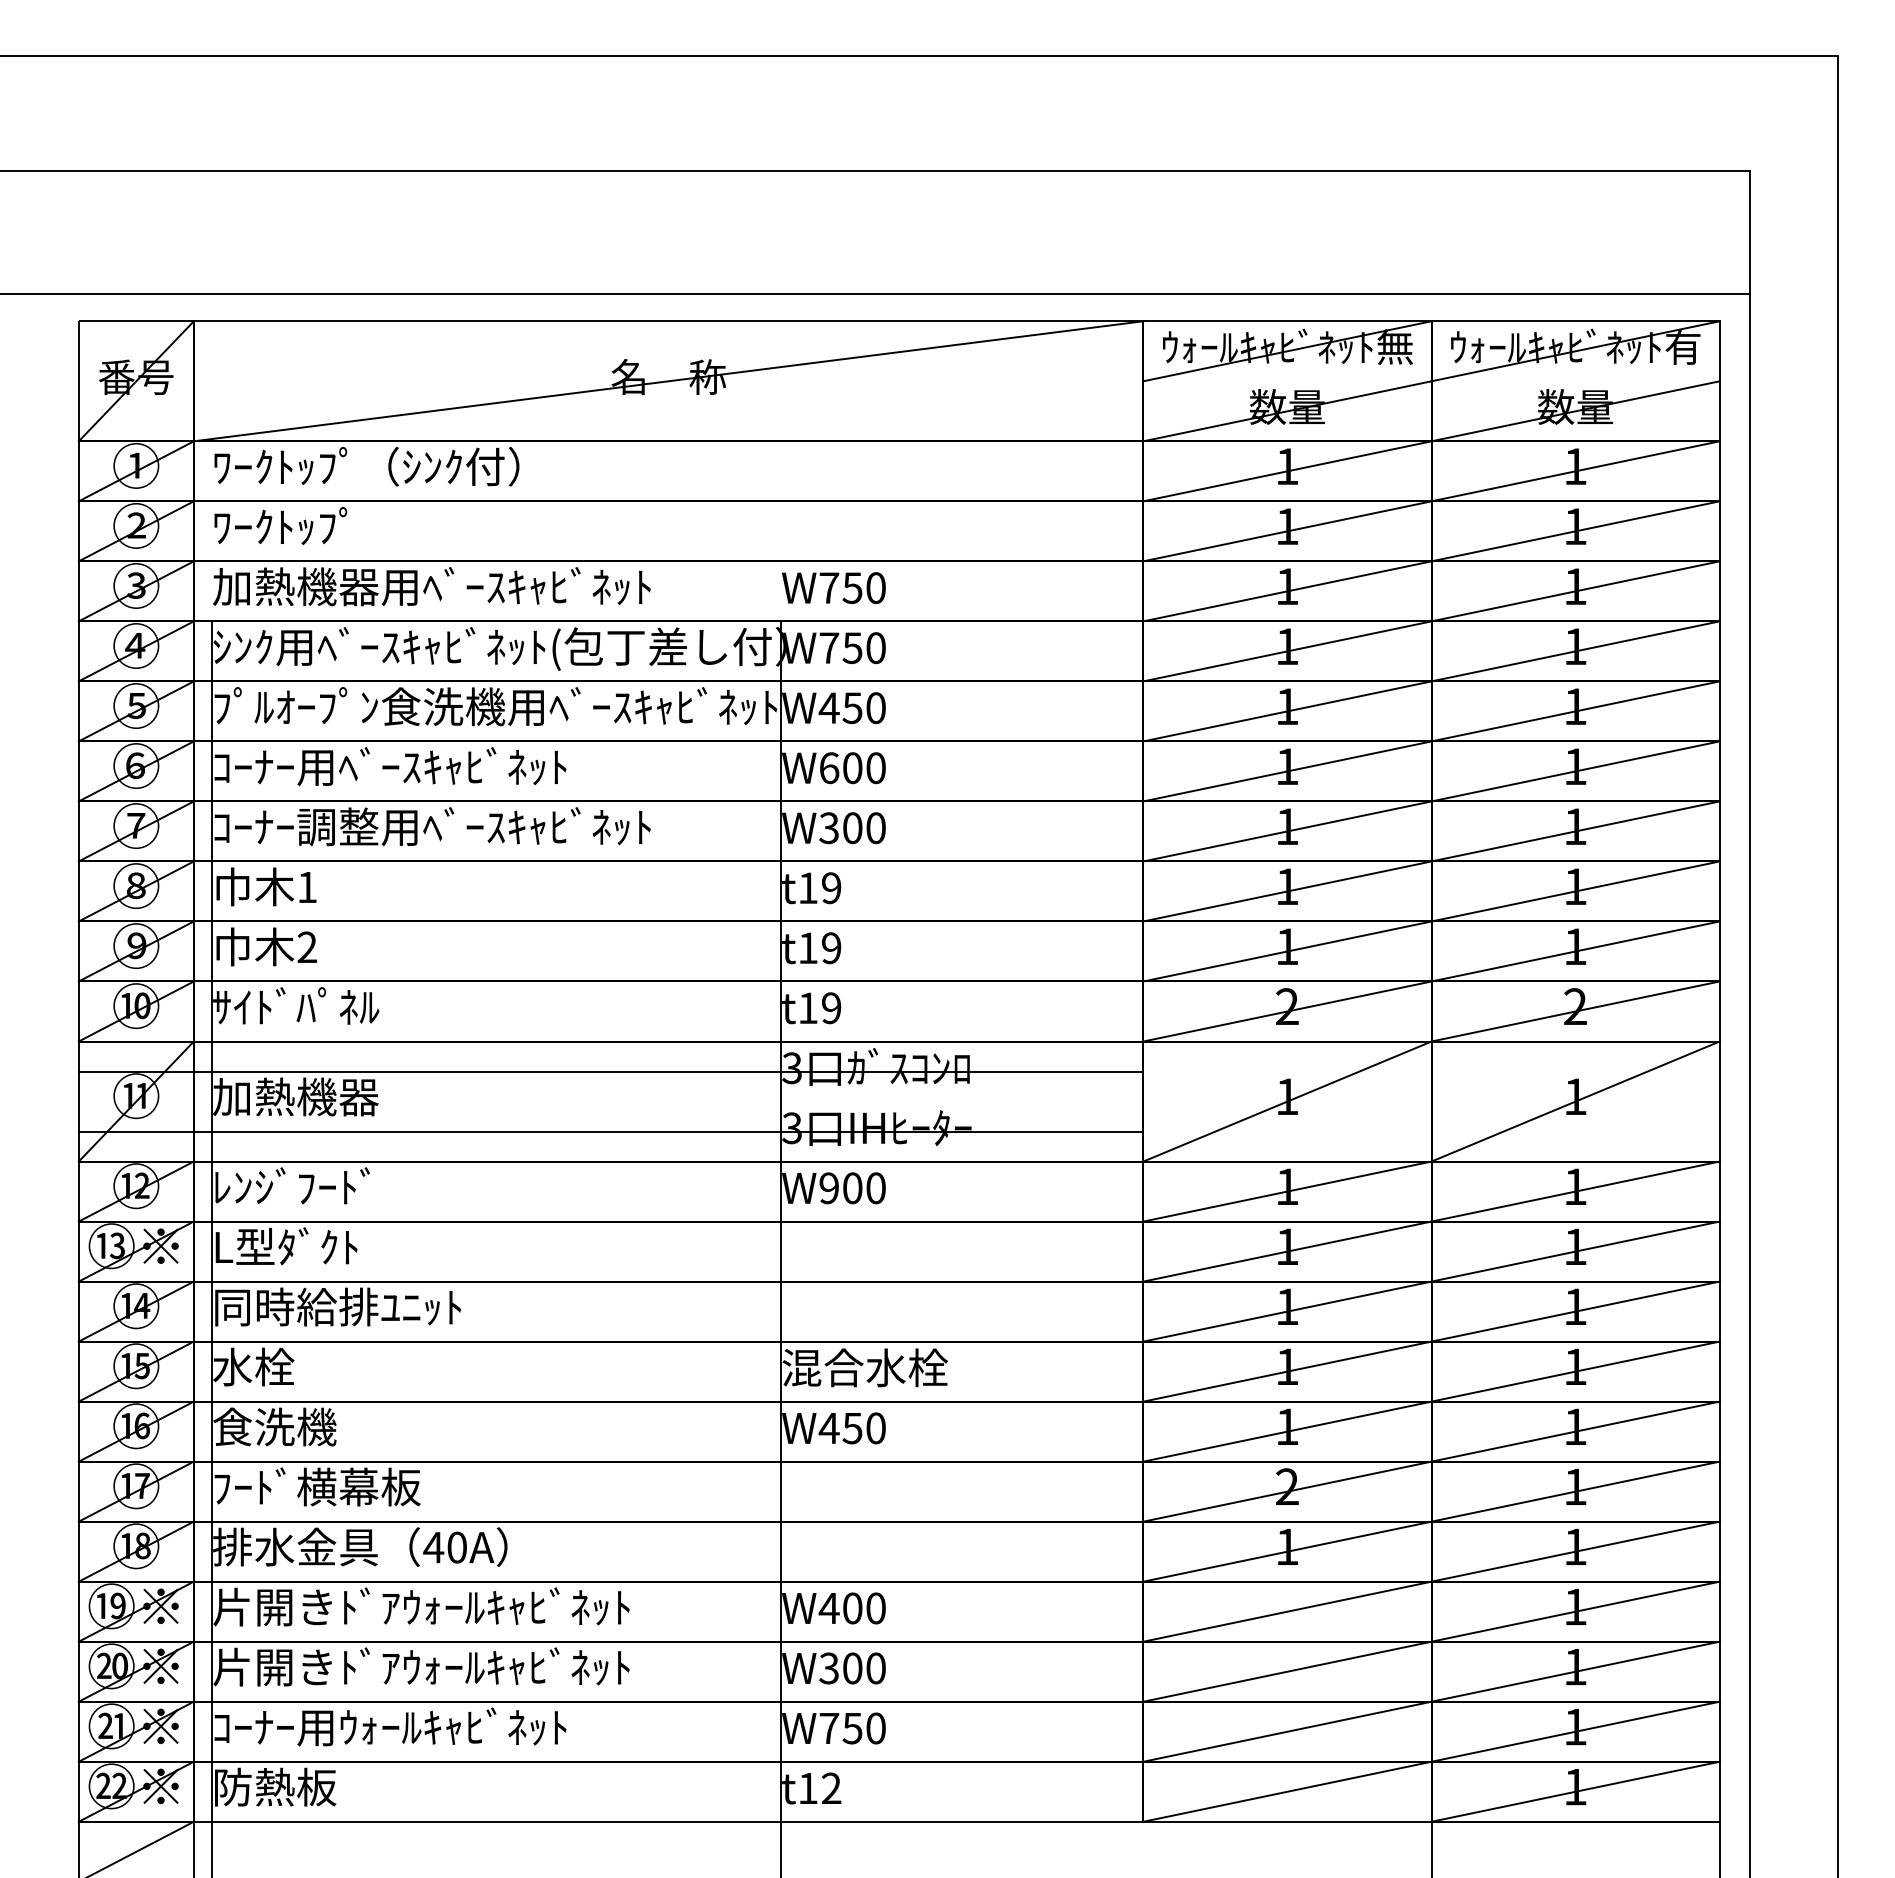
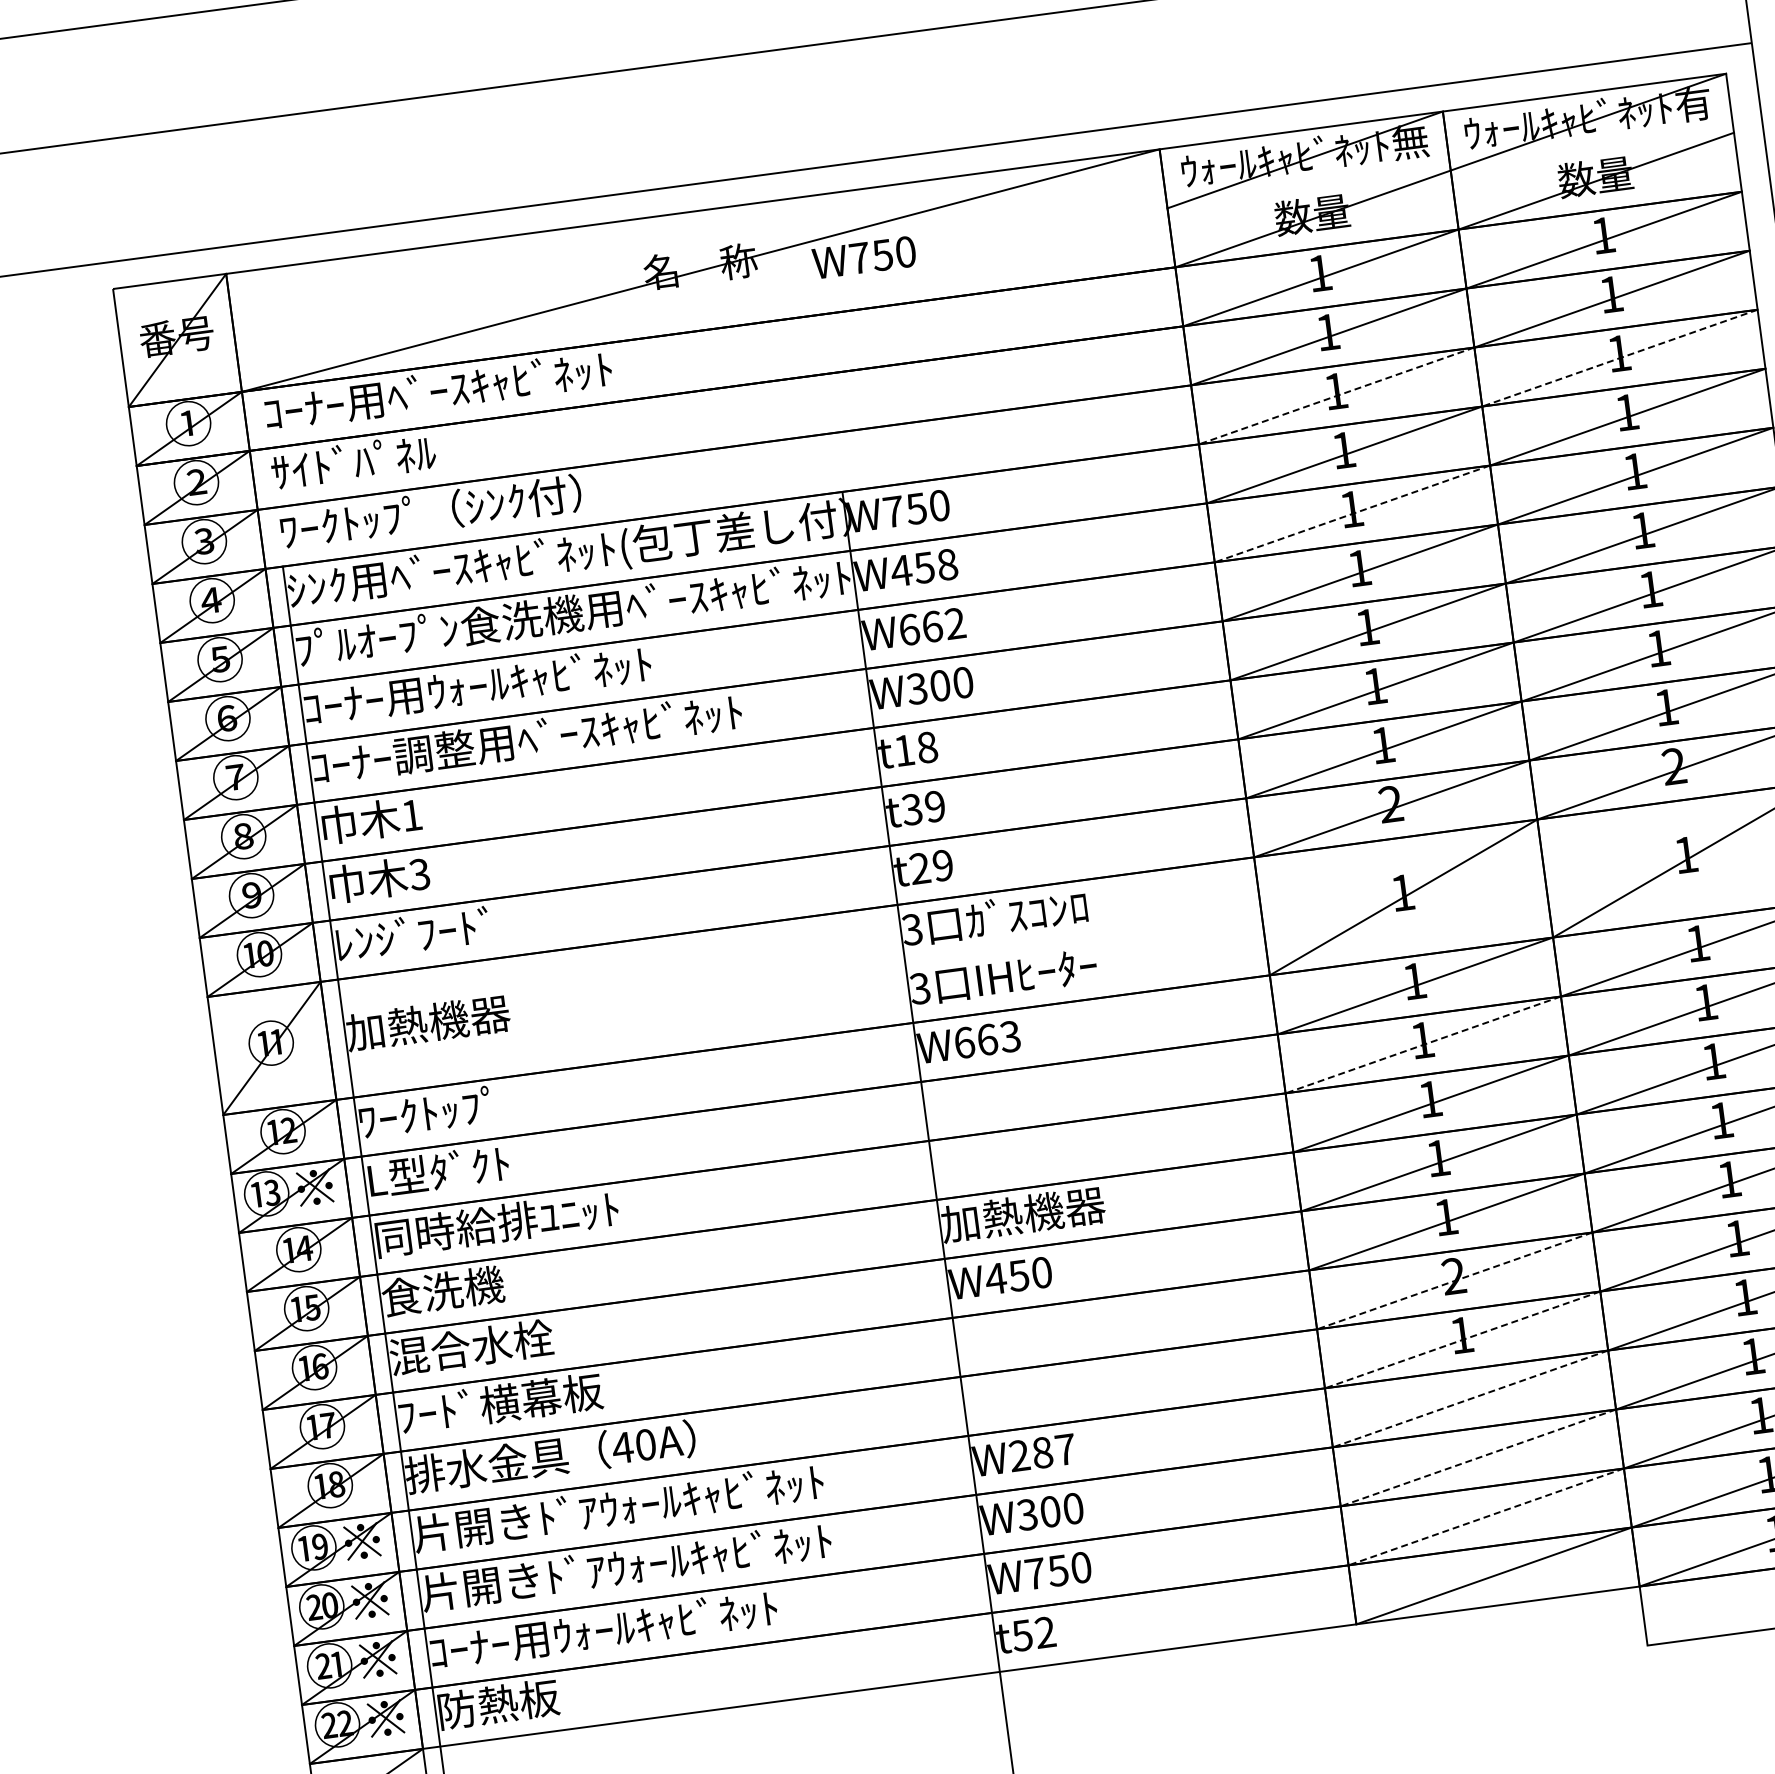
text: (390, 466) -> (438, 390), ﾜｰｸﾄｯﾌﾟ（ｼﾝｸ付） -> ｺｰﾅｰ用ﾍﾞｰｽｷｬﾋﾞﾈｯﾄ
text: (296, 525) -> (353, 461), ﾜｰｸﾄｯﾌﾟ -> ｻｲﾄﾞﾊﾟﾈﾙ
text: (431, 586) -> (494, 503), 加熱機器用ﾍﾞｰｽｷｬﾋﾞﾈｯﾄ -> ﾜｰｸﾄｯﾌﾟ（ｼﾝｸ付）
text: (833, 587) -> (863, 257), moved
line: (1287, 591) -> (1336, 396), solid -> dashed
line: (1575, 591) -> (1619, 358), solid -> dashed
text: (875, 707) -> (946, 564), W450 -> W458
line: (1287, 711) -> (1352, 514), solid -> dashed
text: (380, 765) -> (467, 686), ｺｰﾅｰ用ﾍﾞｰｽｷｬﾋﾞﾈｯﾄ -> ｺｰﾅｰ用ｳｫｰﾙｷｬﾋﾞﾈｯﾄ
text: (864, 768) -> (944, 625), W600 -> W662
text: (831, 888) -> (927, 747), t19 -> t18
text: (307, 947) -> (420, 874), 2 -> 3
text: (807, 948) -> (911, 809), t19 -> t39
text: (296, 1005) -> (416, 933), ｻｲﾄﾞﾊﾟﾈﾙ -> ﾚﾝｼﾞﾌｰﾄﾞ
text: (807, 1007) -> (919, 867), t19 -> t29
line: (610, 1071) -> (734, 956), removed
line: (610, 1131) -> (741, 1015), removed
text: (291, 1186) -> (435, 1111), ﾚﾝｼﾞﾌｰﾄﾞ -> ﾜｰｸﾄｯﾌﾟ
text: (852, 1188) -> (987, 1040), W900 -> W663
line: (1287, 1251) -> (1423, 1044), solid -> dashed
text: (274, 1366) -> (442, 1290), 水栓 -> 食洗機
text: (865, 1367) -> (1023, 1214), 混合水栓 -> 加熱機器
text: (295, 1426) -> (471, 1347), 食洗機 -> 混合水栓
line: (1287, 1491) -> (1454, 1280), solid -> dashed
line: (1287, 1551) -> (1462, 1339), solid -> dashed
text: (851, 1608) -> (1041, 1452), W400 -> W287
line: (1287, 1611) -> (1470, 1398), solid -> dashed
line: (1287, 1671) -> (1478, 1457), solid -> dashed
line: (1287, 1731) -> (1486, 1516), solid -> dashed
text: (807, 1788) -> (1021, 1635), t12 -> t52

